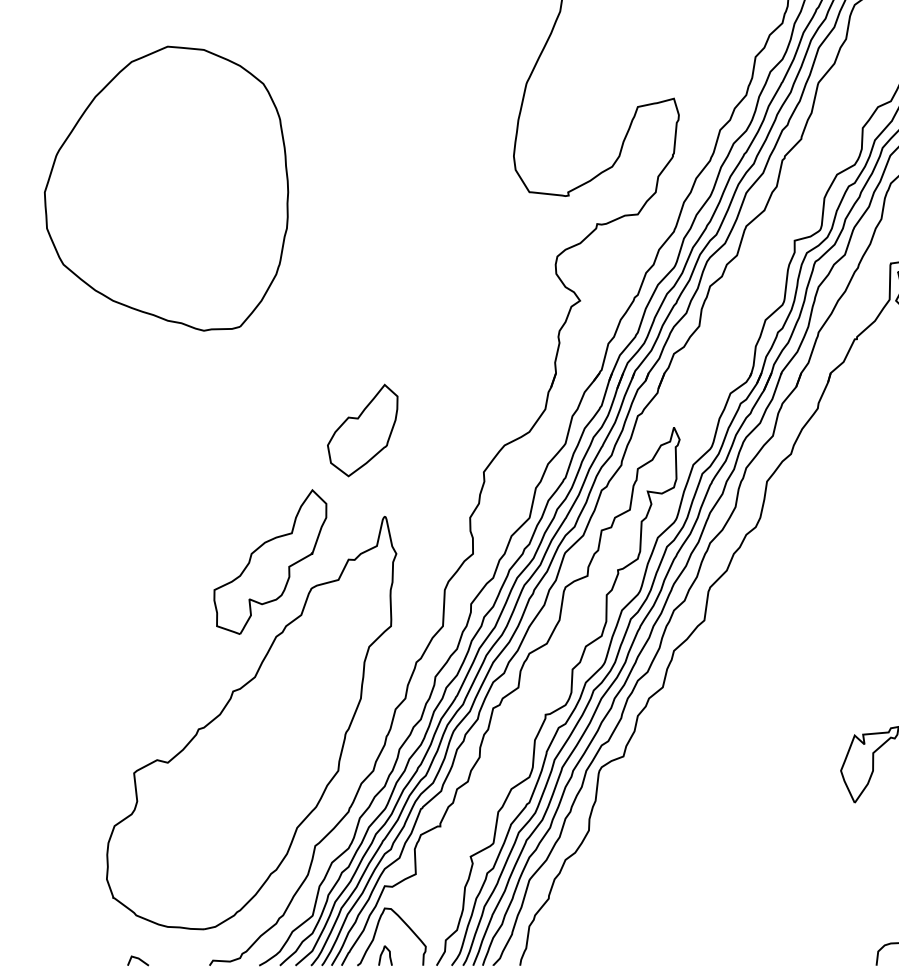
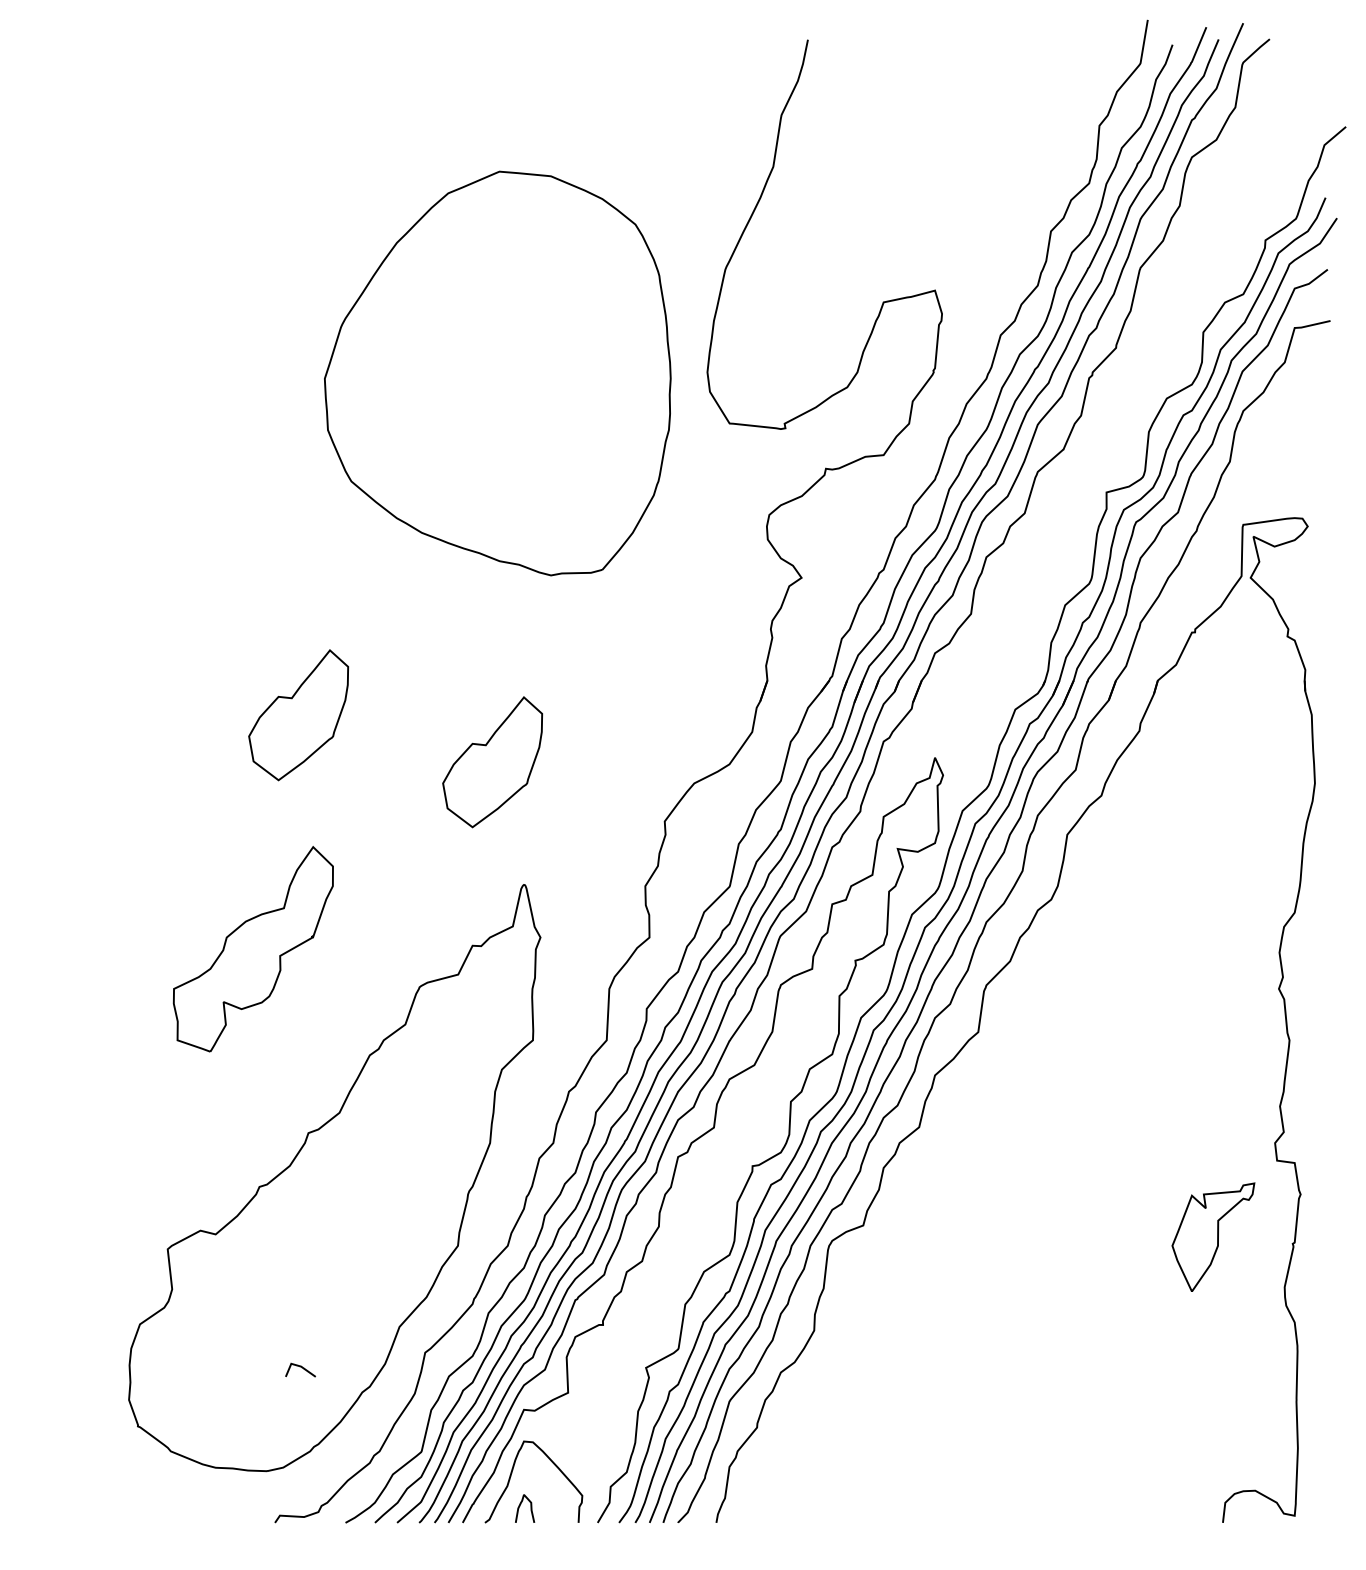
part: (166, 188) -> (497, 373), moved
part: (226, 397) -> (298, 715), added
part: (269, 562) -> (252, 949), moved
line: (138, 959) -> (300, 1367), moved

